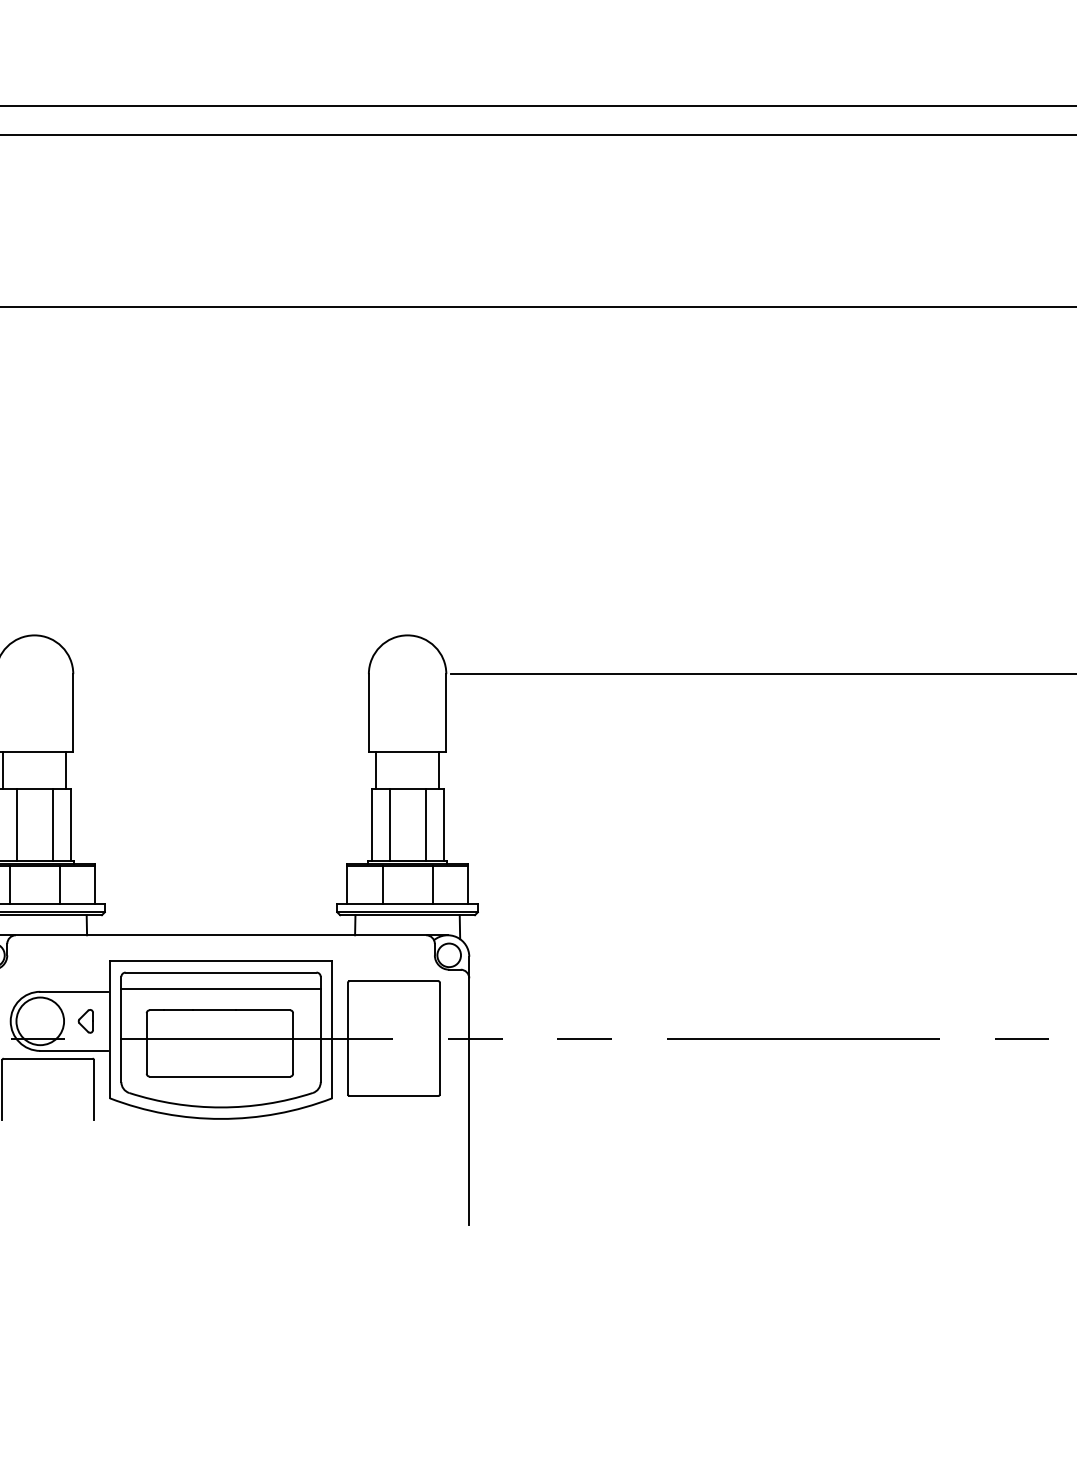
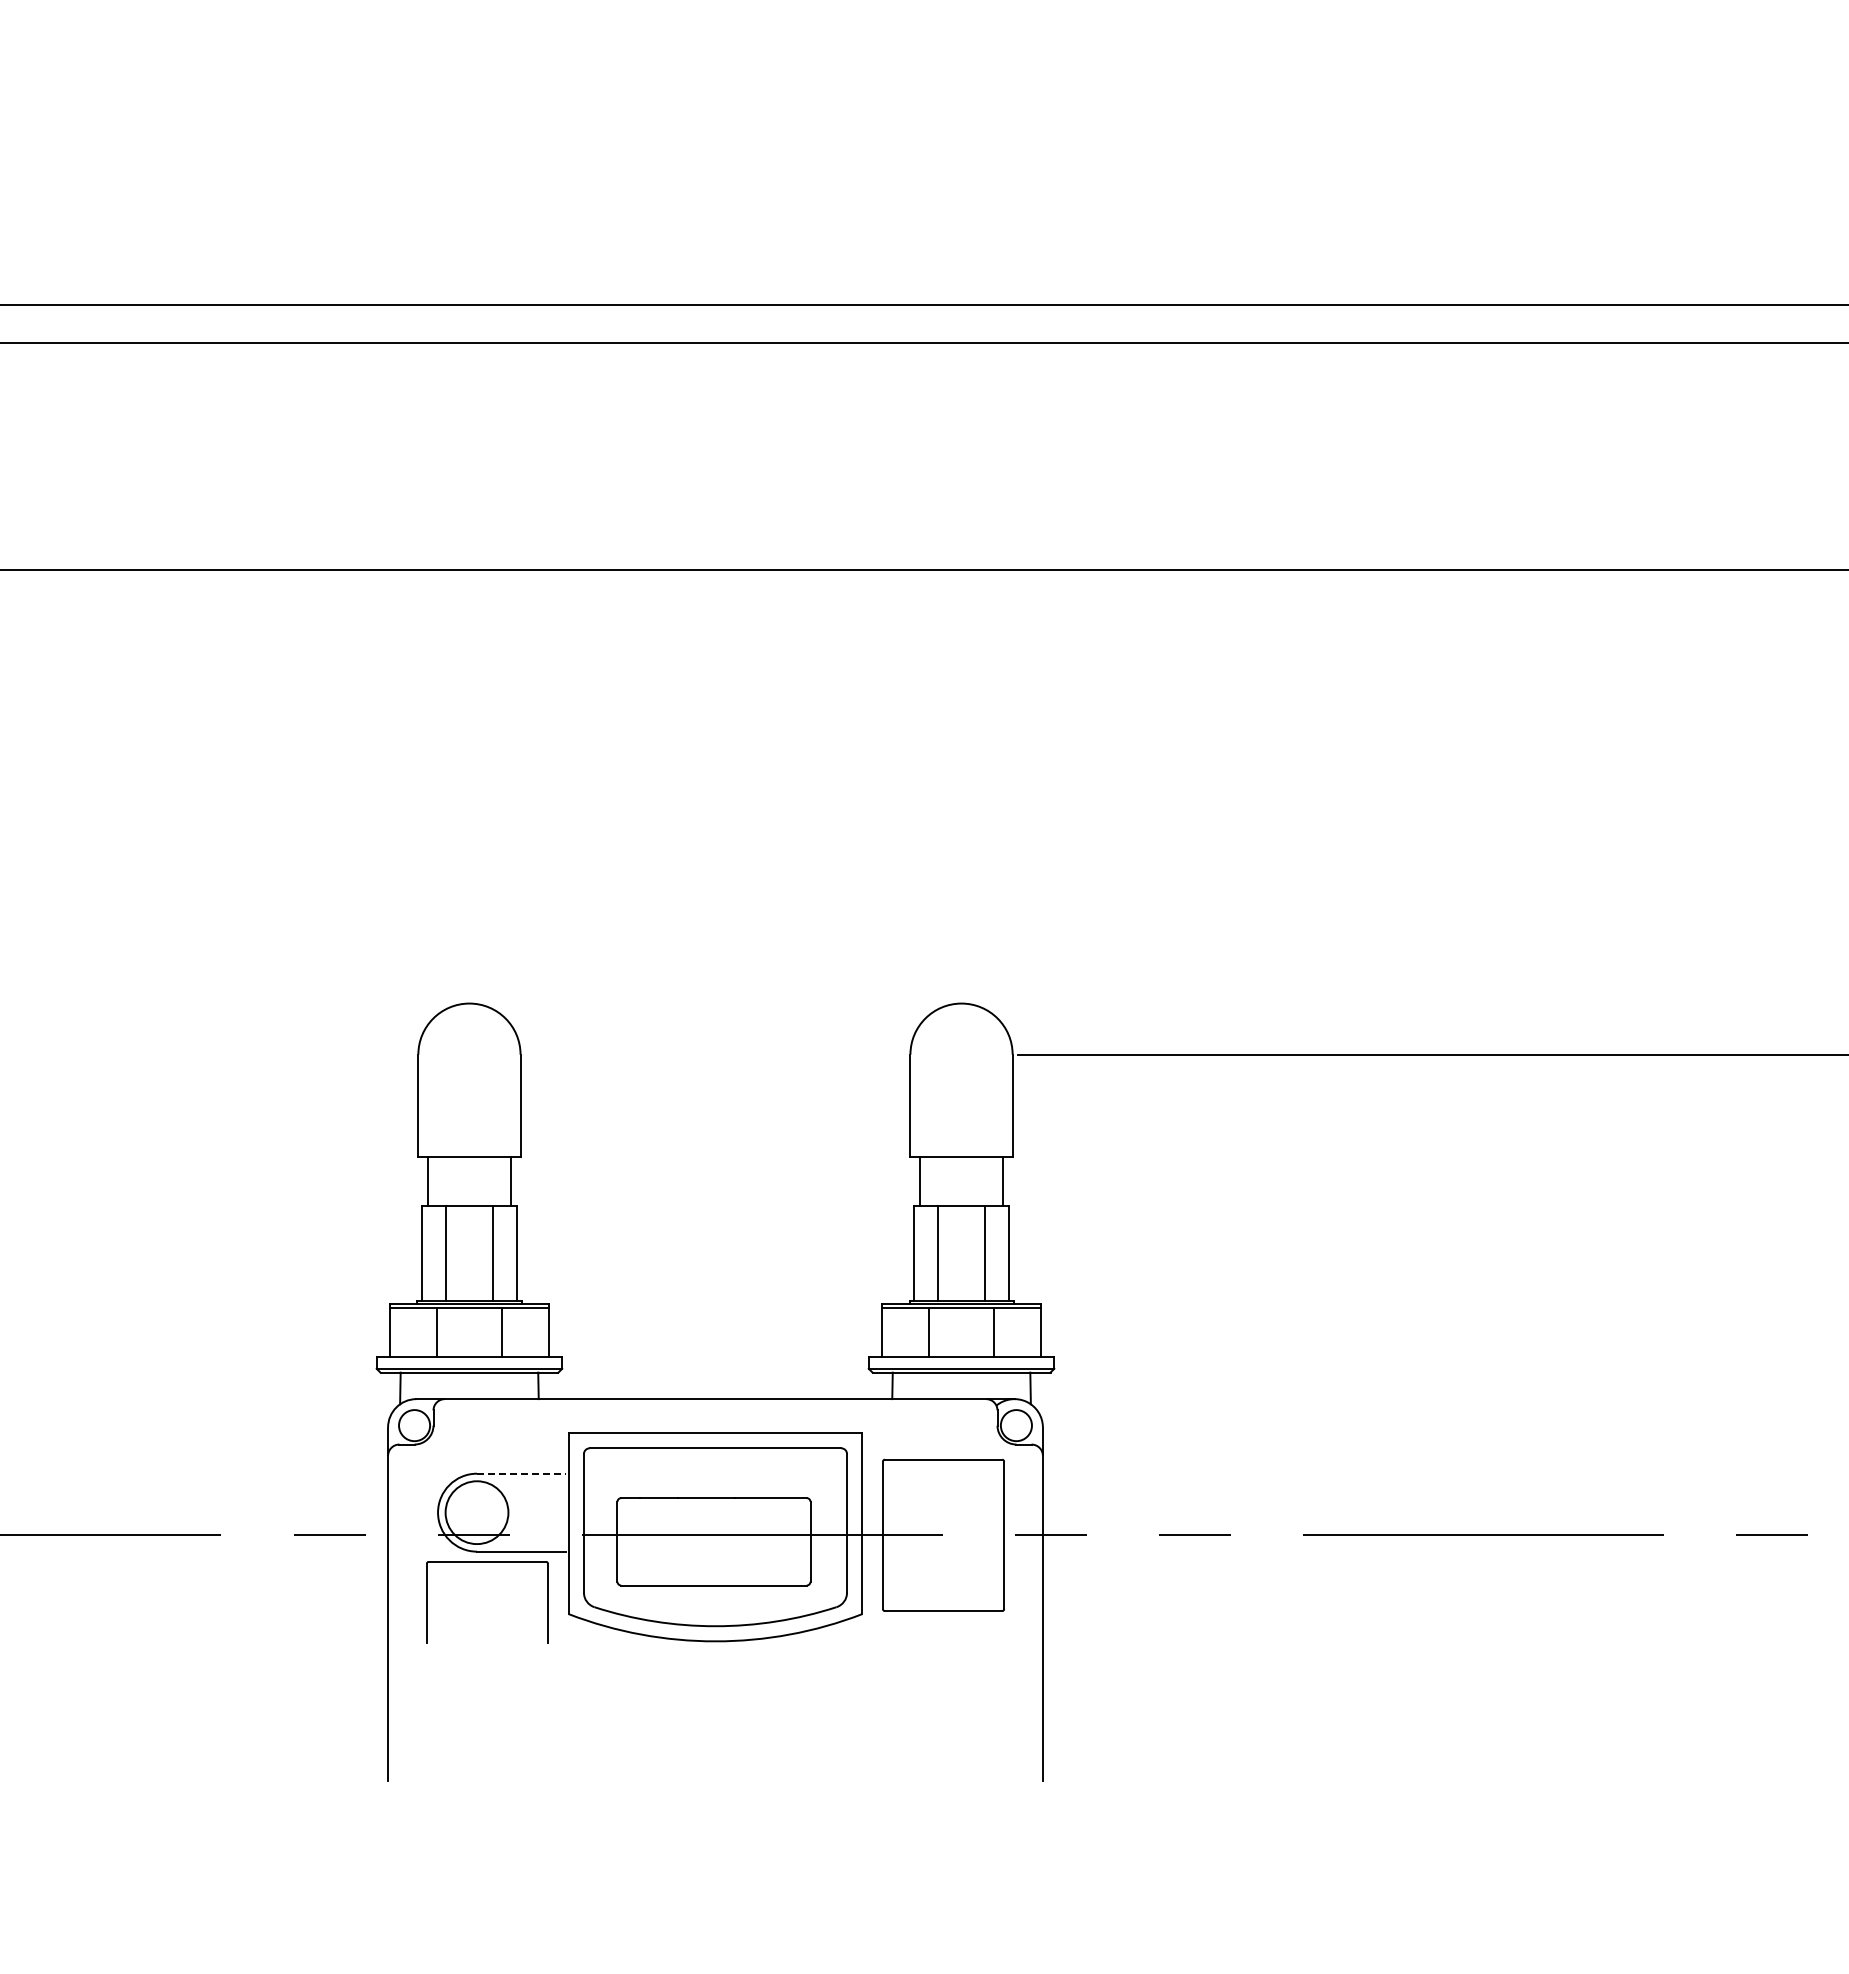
line: (221, 989) -> (715, 1470), removed
line: (74, 991) -> (521, 1473), solid -> dashed
part: (85, 1021) -> (536, 1512), removed

